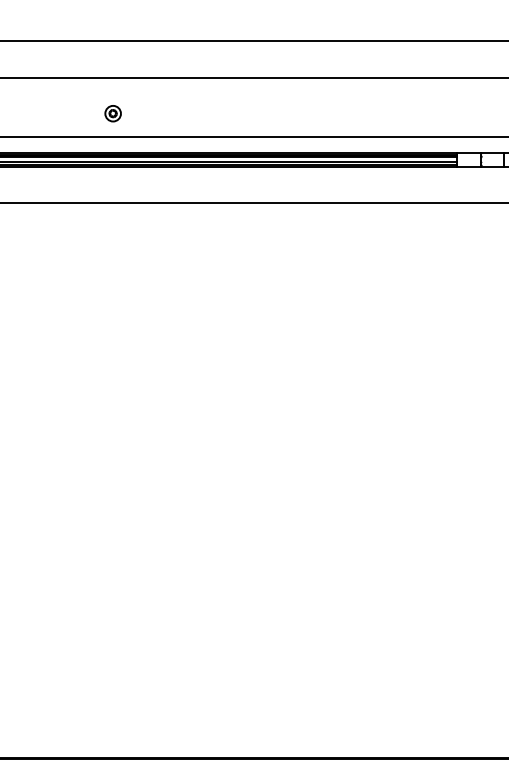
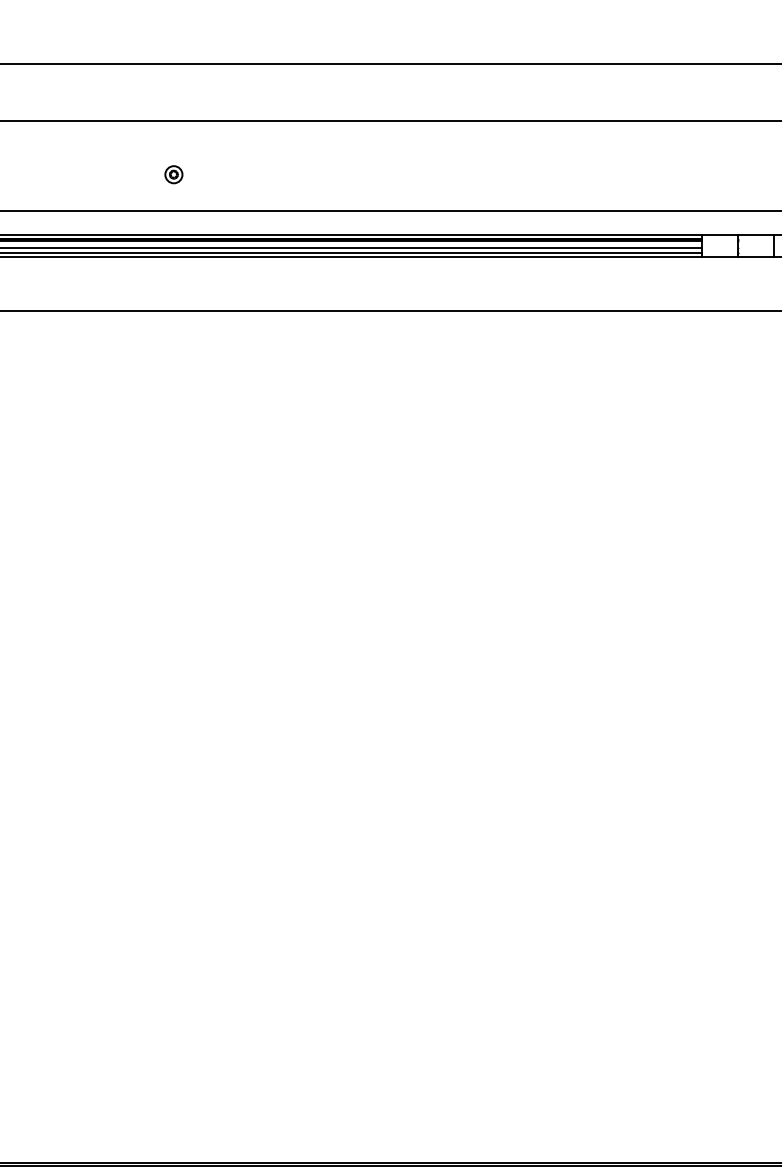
part: (112, 113) -> (172, 174), size x0.71

